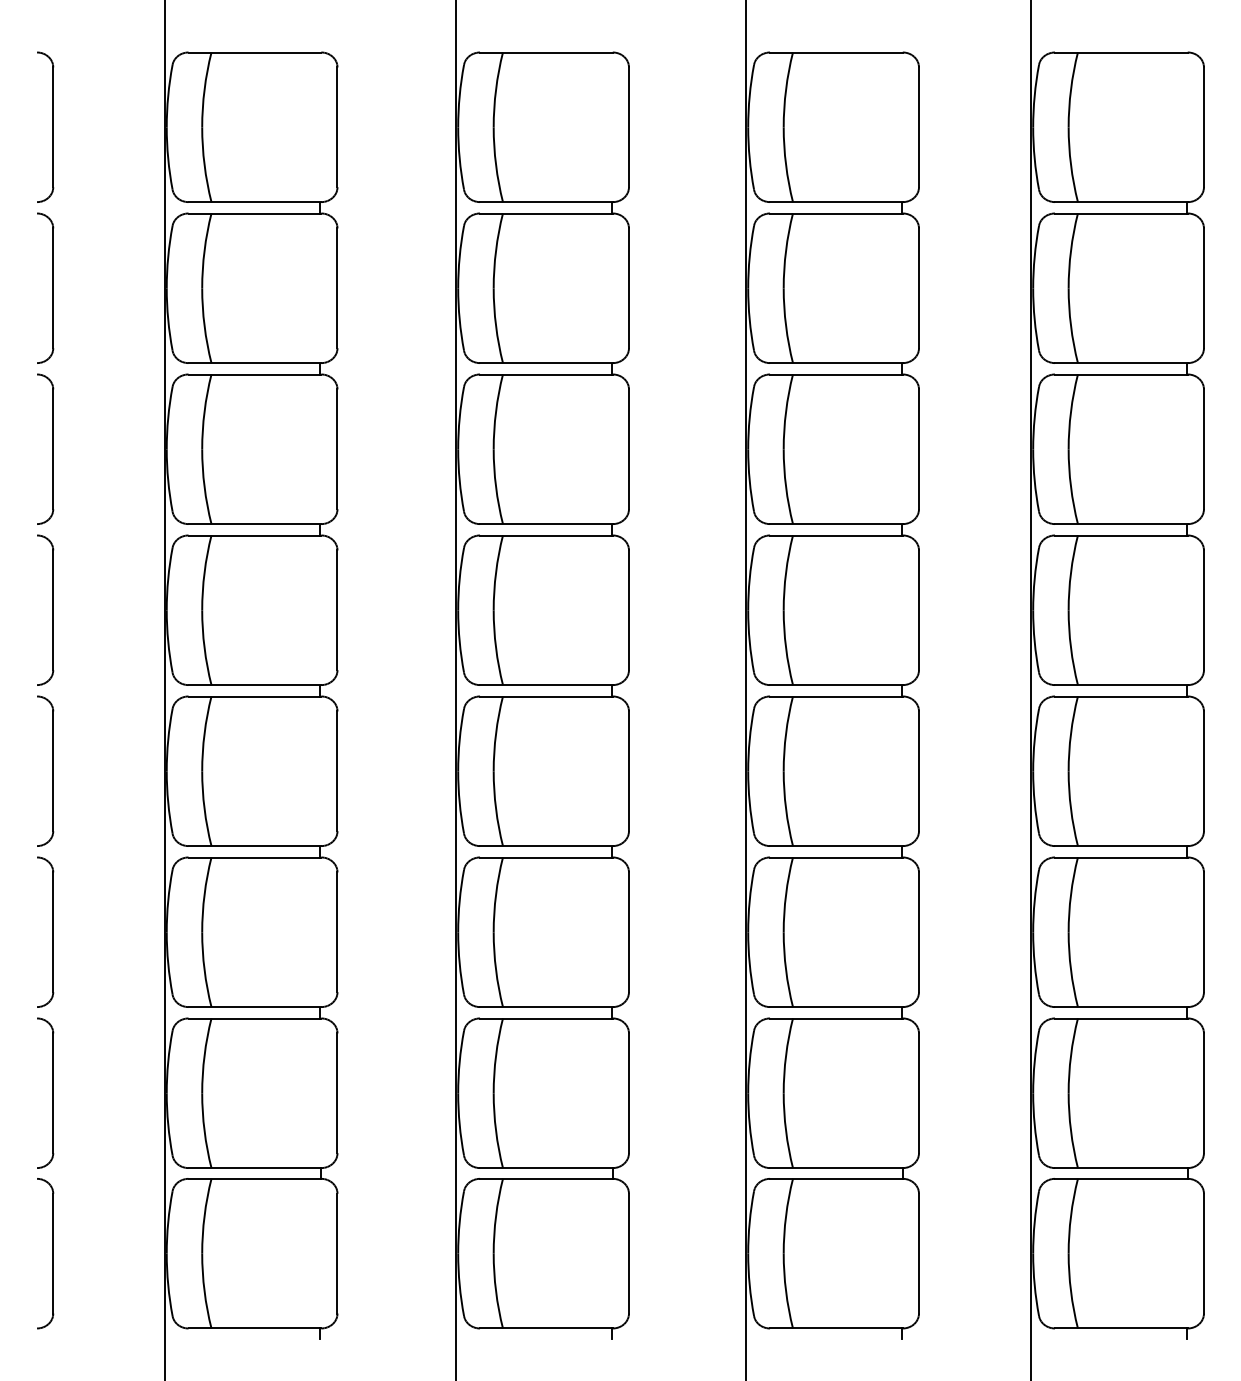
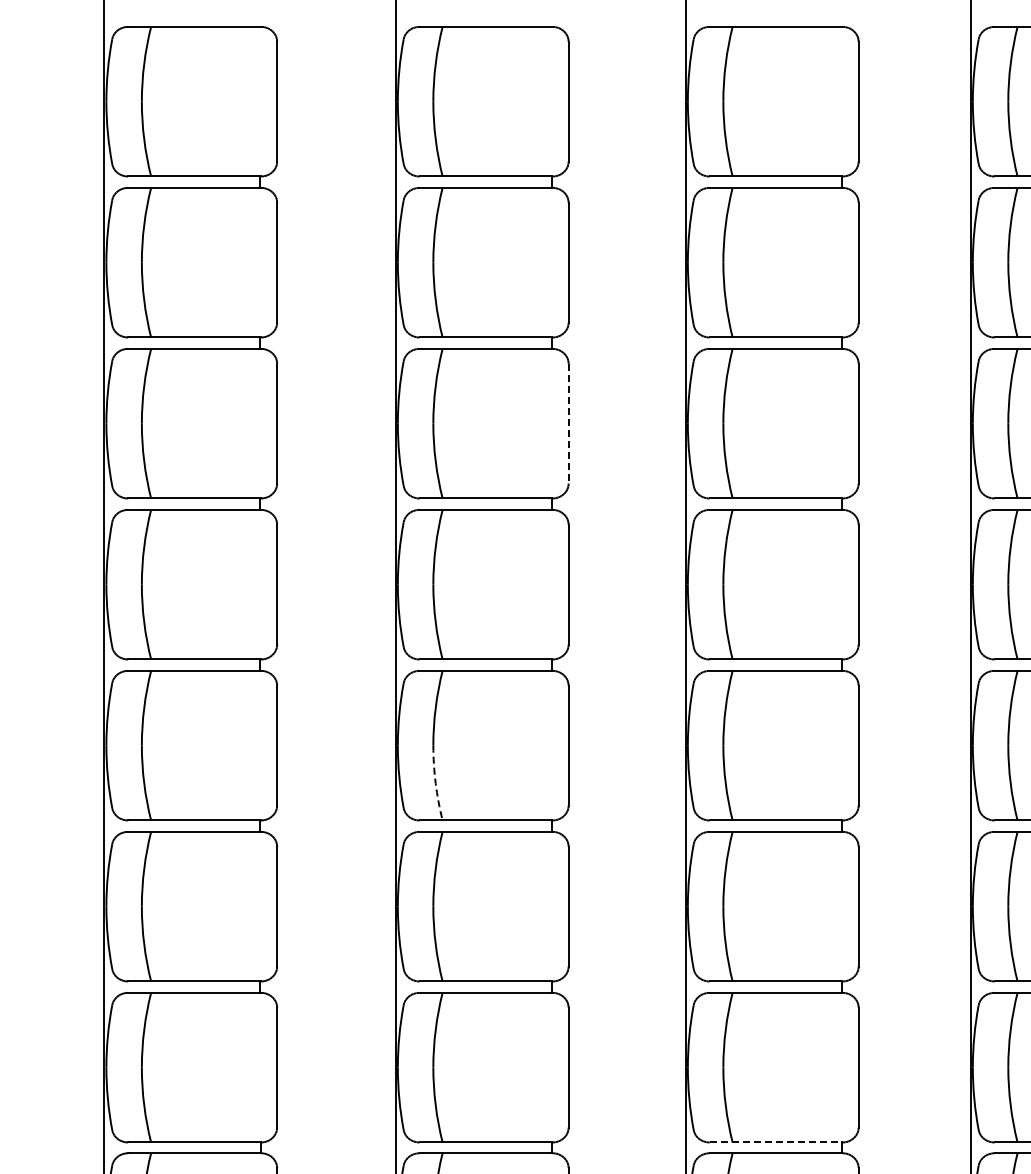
line: (628, 449) -> (568, 423), solid -> dashed
arc: (496, 808) -> (436, 782), solid -> dashed
line: (836, 1168) -> (776, 1142), solid -> dashed

